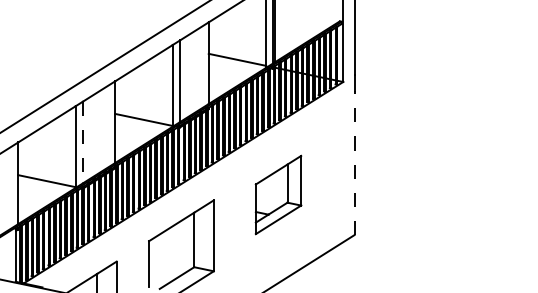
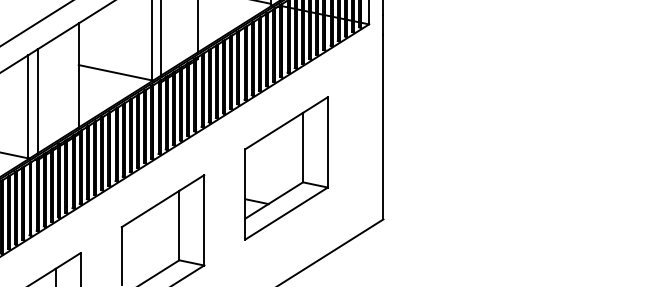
line: (82, 142) -> (36, 101), dashed -> solid
line: (354, 162) -> (383, 126), dashed -> solid
part: (278, 194) -> (286, 167), size x1.43

